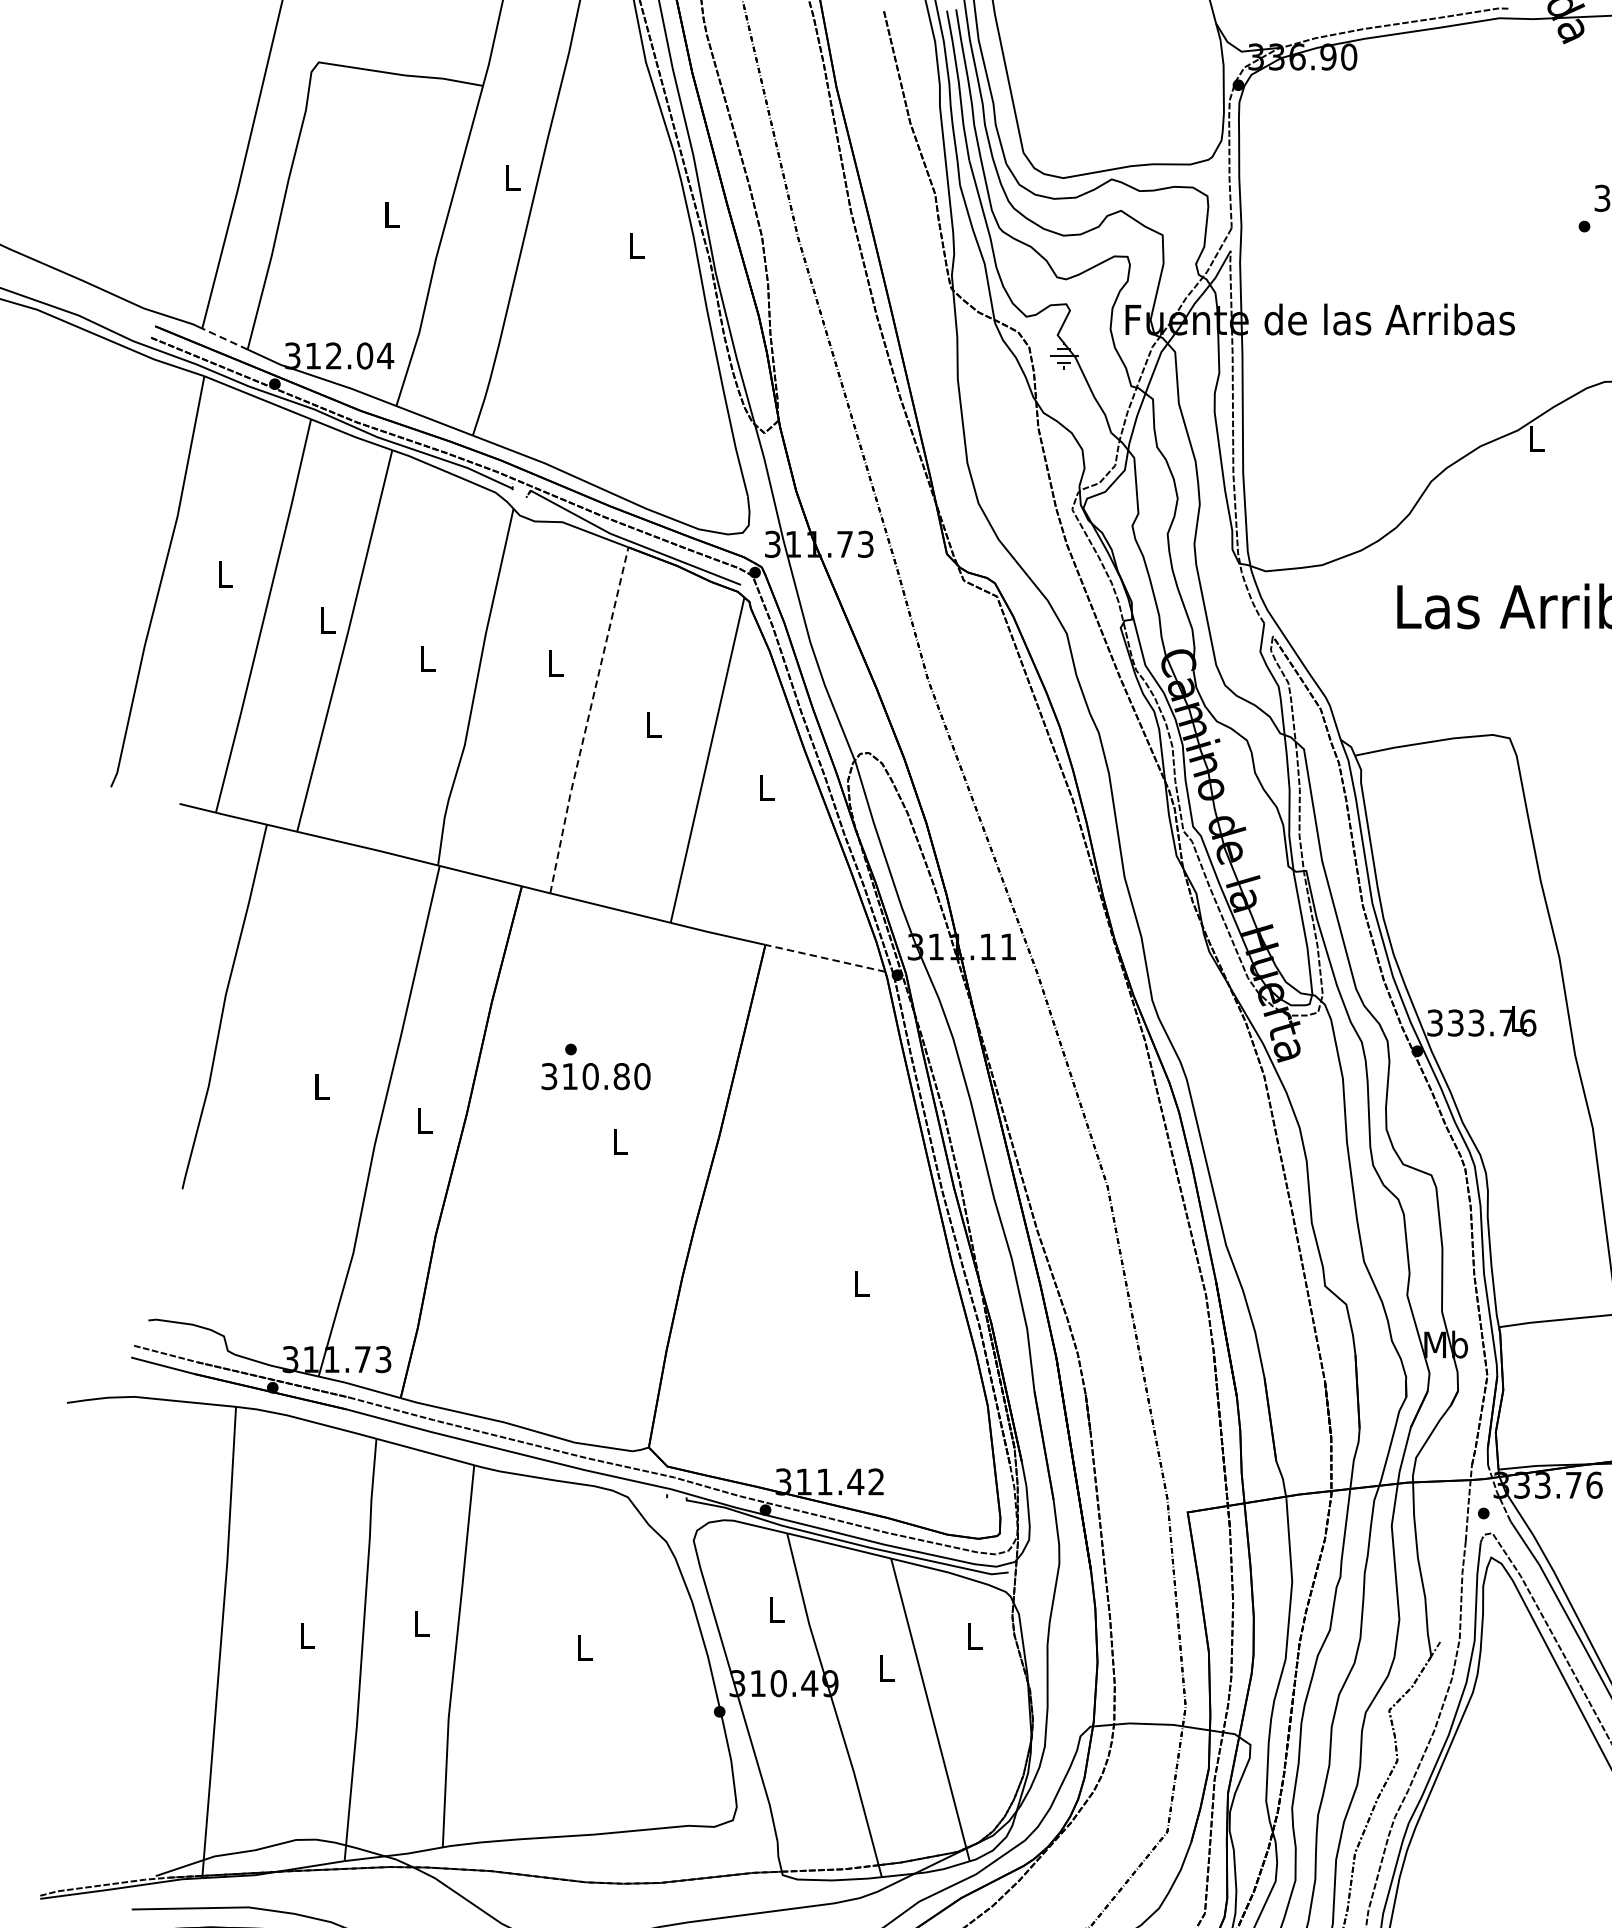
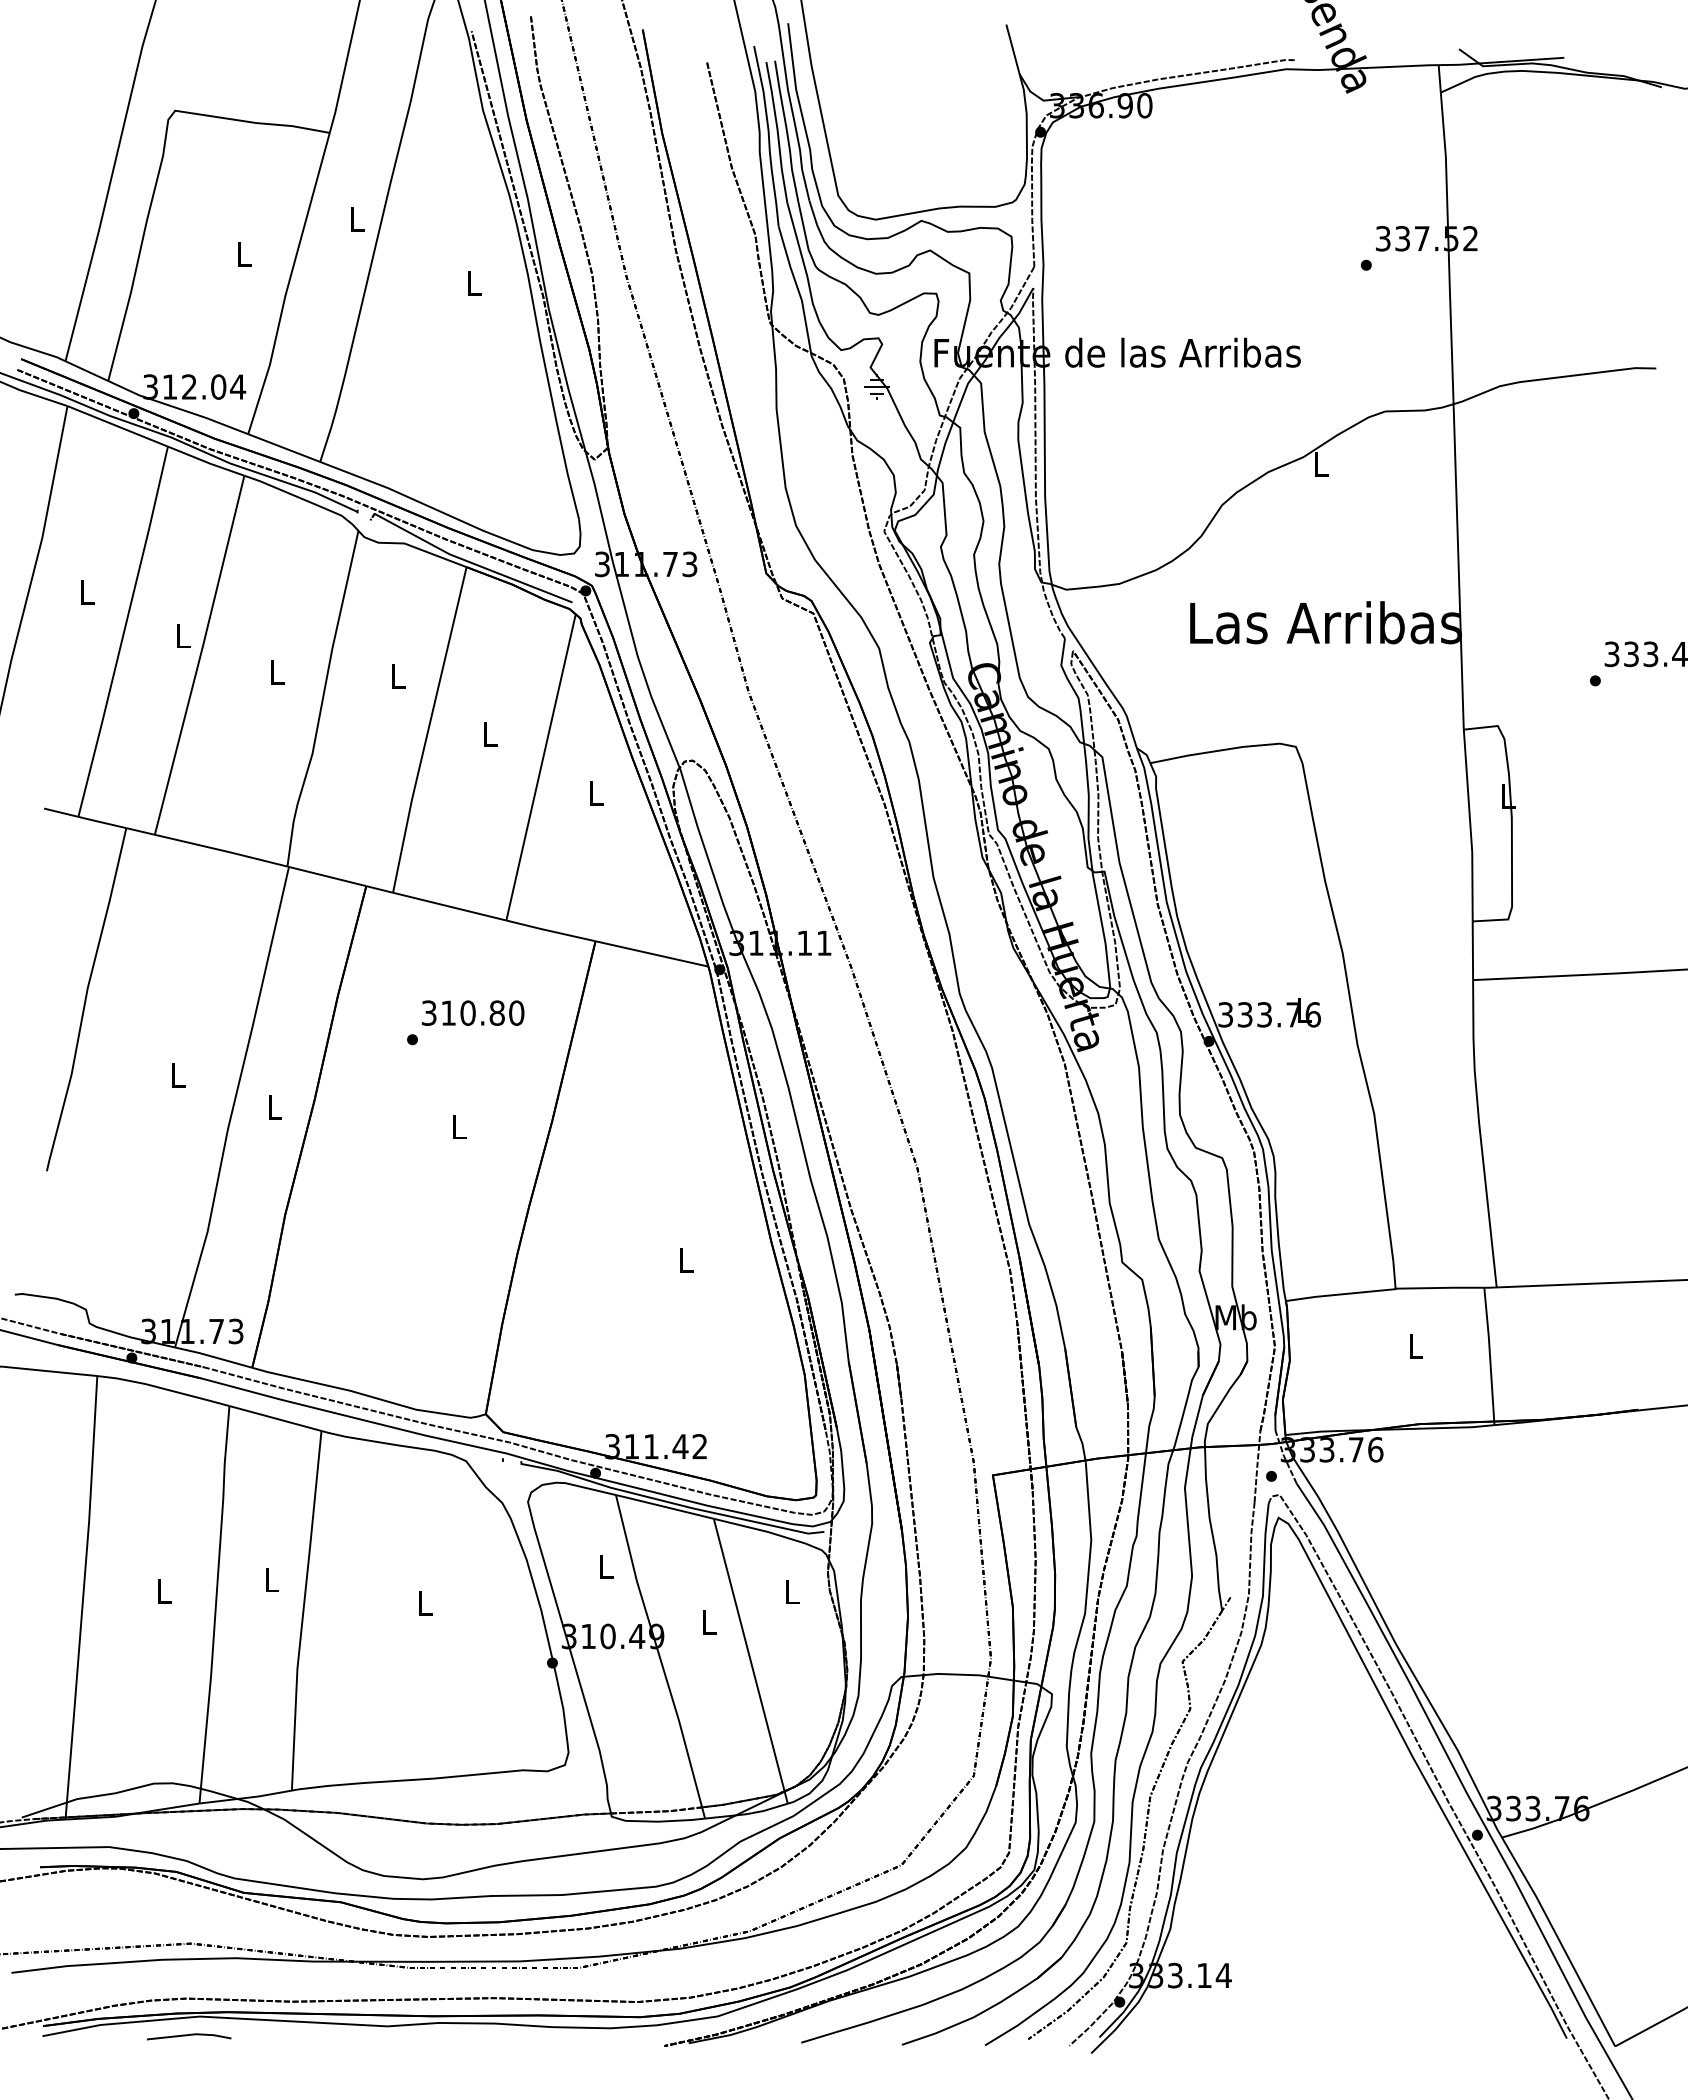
line: (224, 339) -> (86, 371), dashed -> solid
line: (587, 720) -> (428, 730), dashed -> solid
line: (824, 957) -> (651, 953), dashed -> solid
text: (595, 1075) -> (472, 1012), moved

